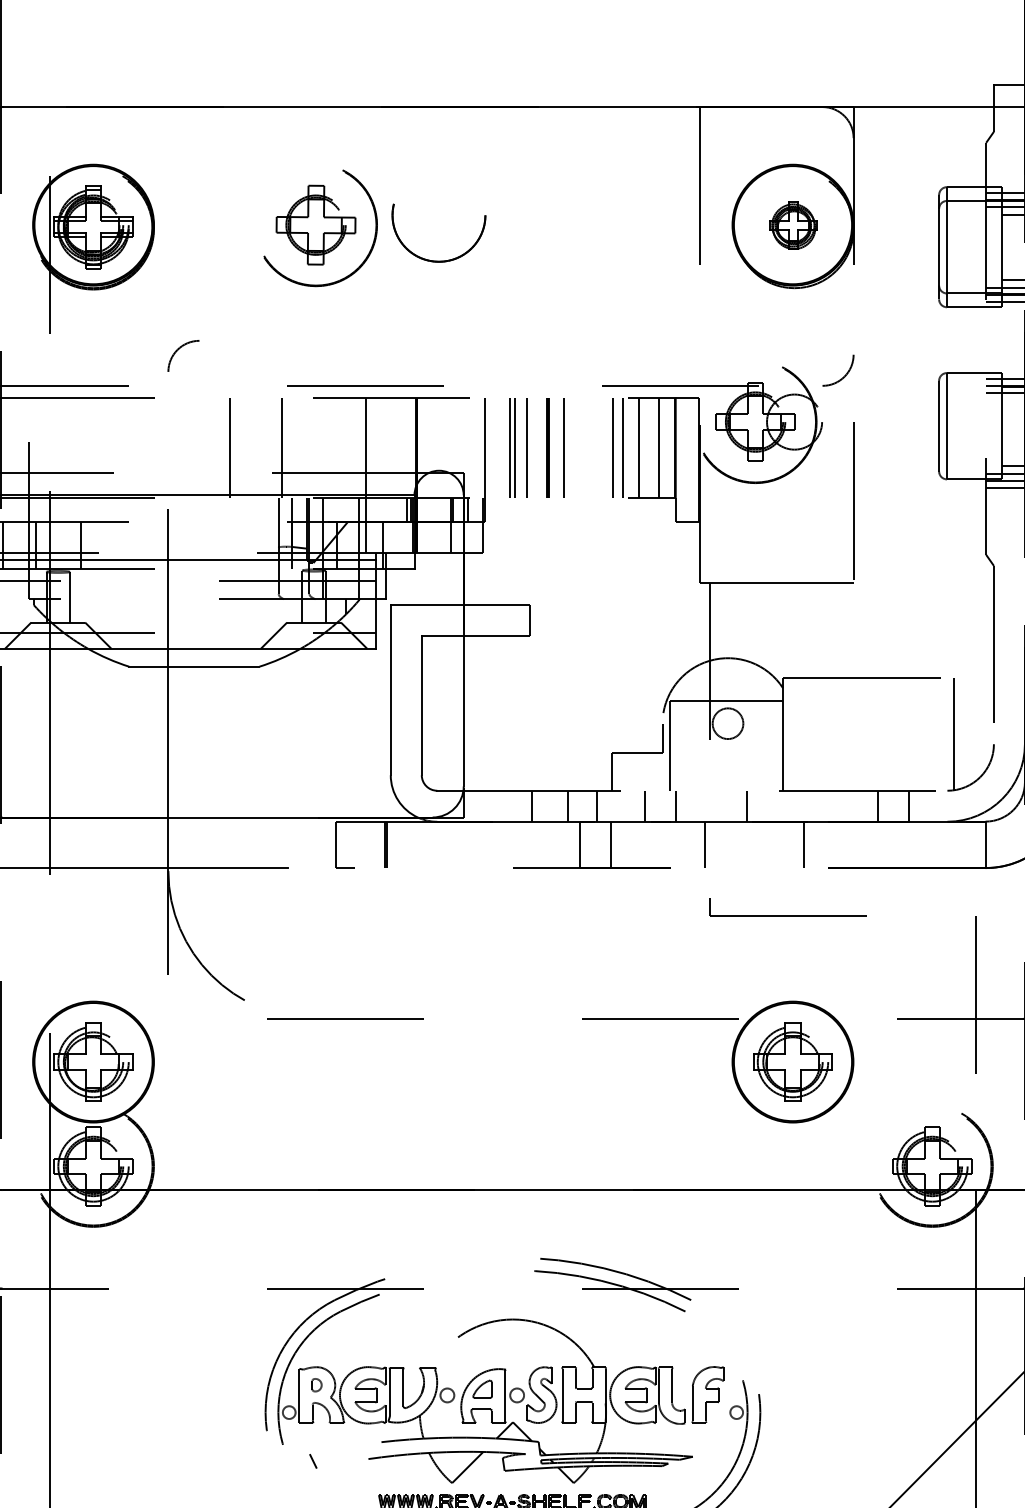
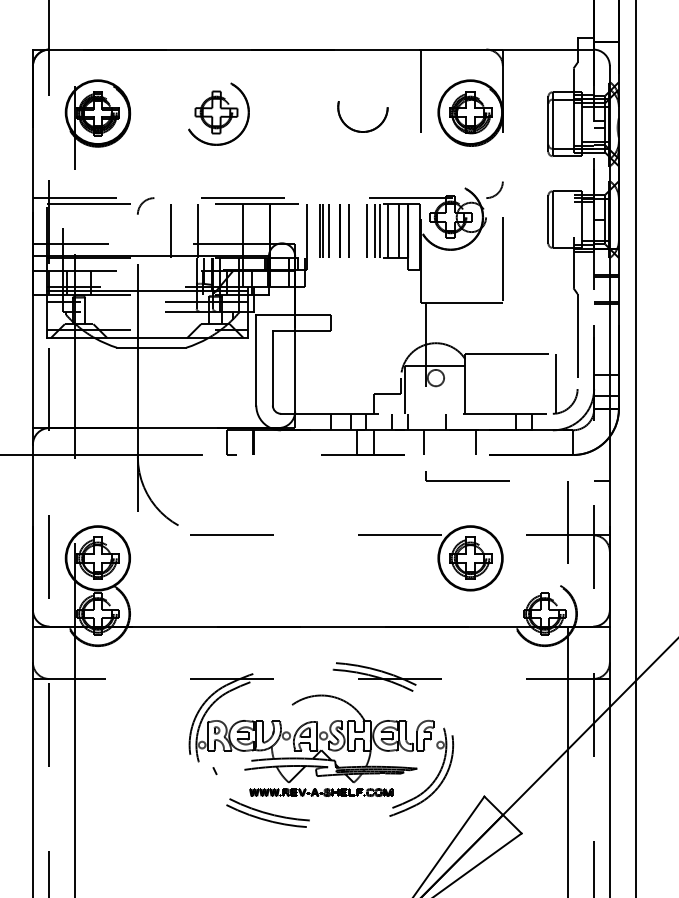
part: (792, 225) -> (470, 112), size x1.67
part: (434, 258) -> (360, 130), moved
arc: (179, 350) -> (143, 203), moved
line: (597, 448) -> (366, 231), added

